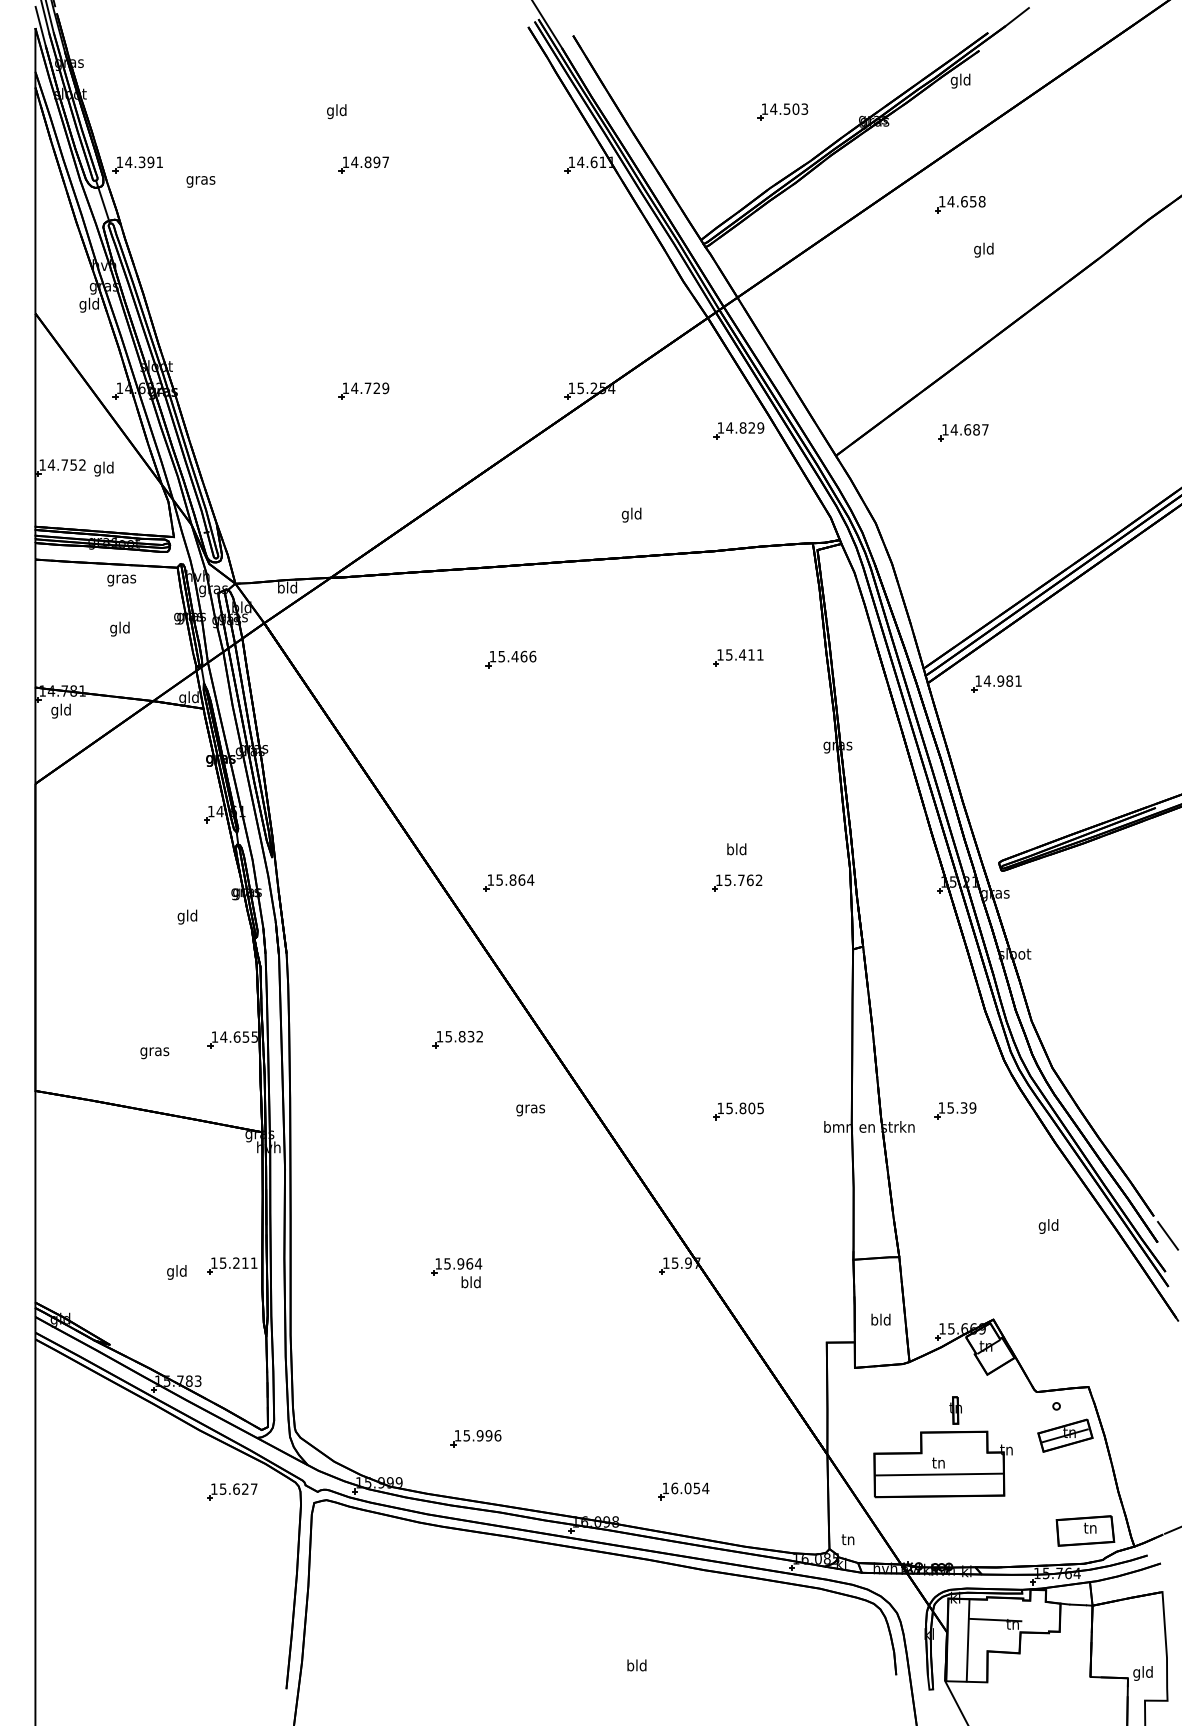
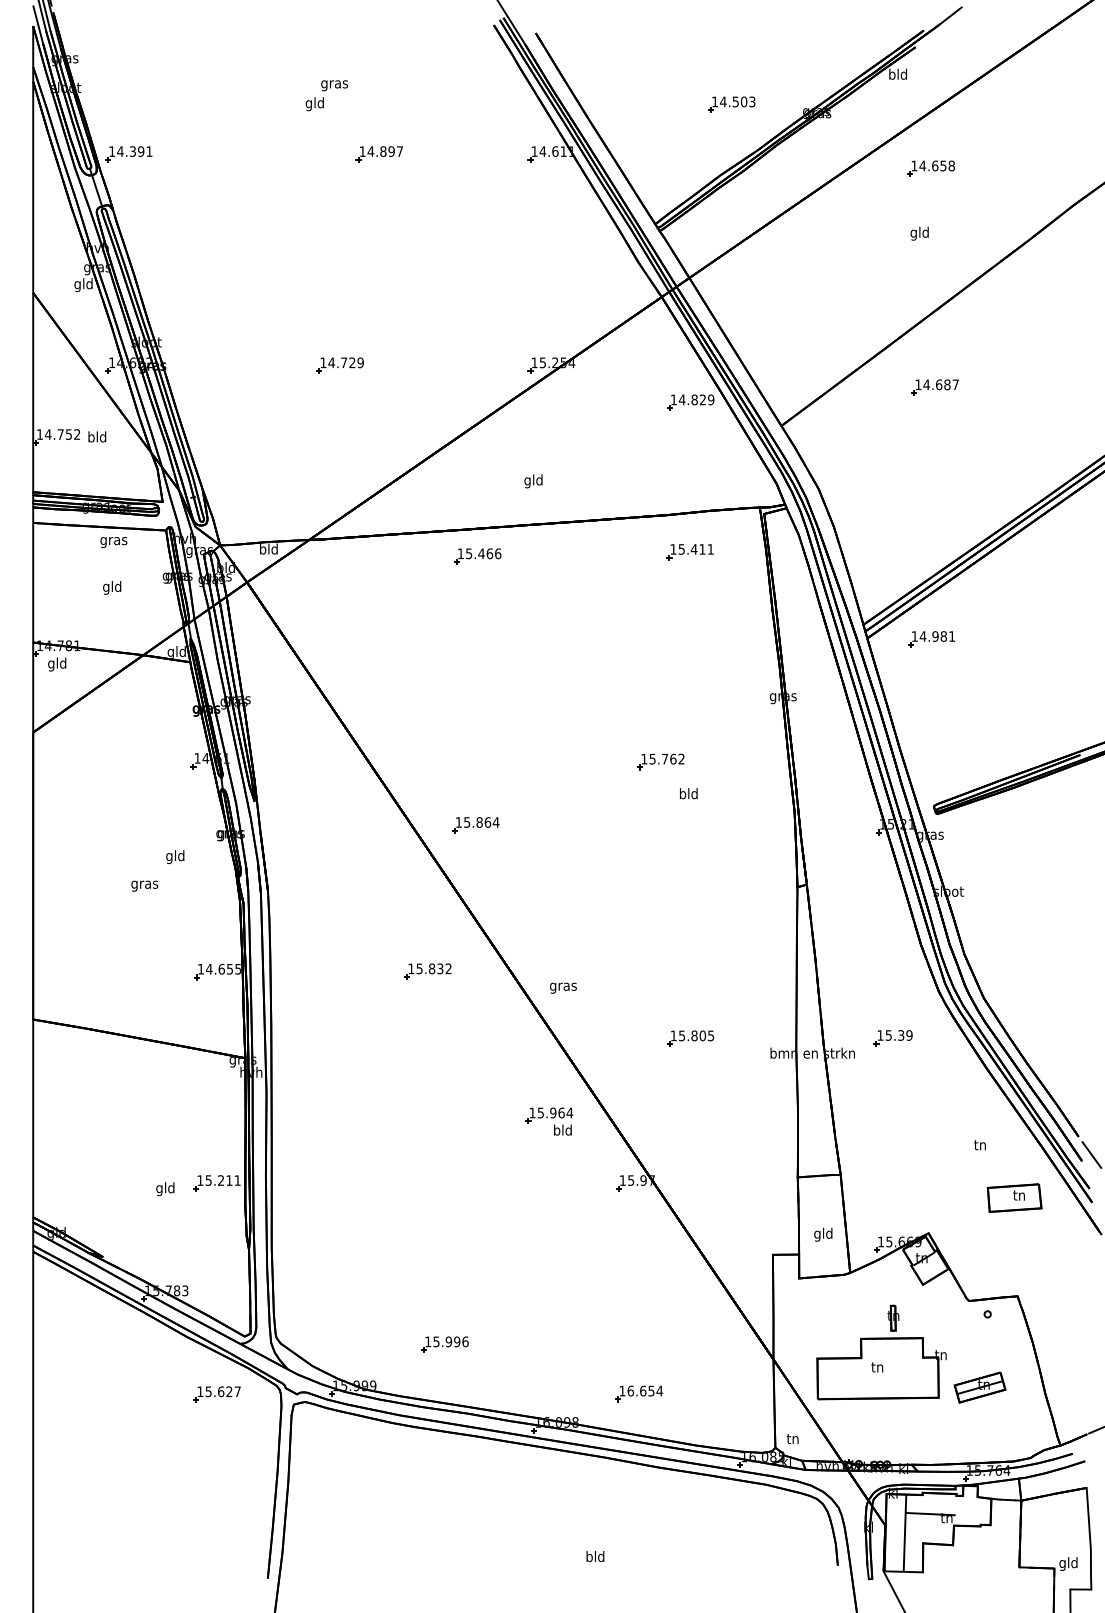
text: (954, 80) -> (892, 75), gld -> bld
part: (363, 164) -> (379, 153), moved
text: (200, 181) -> (334, 85), moved
part: (960, 204) -> (931, 168), moved
part: (963, 432) -> (935, 387), moved
text: (97, 468) -> (91, 437), gld -> bld
text: (631, 514) -> (533, 480), moved
part: (738, 657) -> (690, 551), moved
part: (510, 659) -> (477, 556), moved
part: (737, 882) -> (661, 761), moved
text: (154, 1053) -> (144, 886), moved
text: (530, 1110) -> (563, 988), moved
text: (1048, 1226) -> (980, 1146), gld -> tn
part: (456, 1273) -> (549, 1121), moved
text: (874, 1320) -> (817, 1234), bld -> gld
part: (1065, 1435) -> (980, 1387), moved
line: (939, 1474) -> (878, 1378), removed
text: (687, 1487) -> (642, 1390), 16.054 -> 16.654
part: (1085, 1530) -> (1014, 1197), moved

